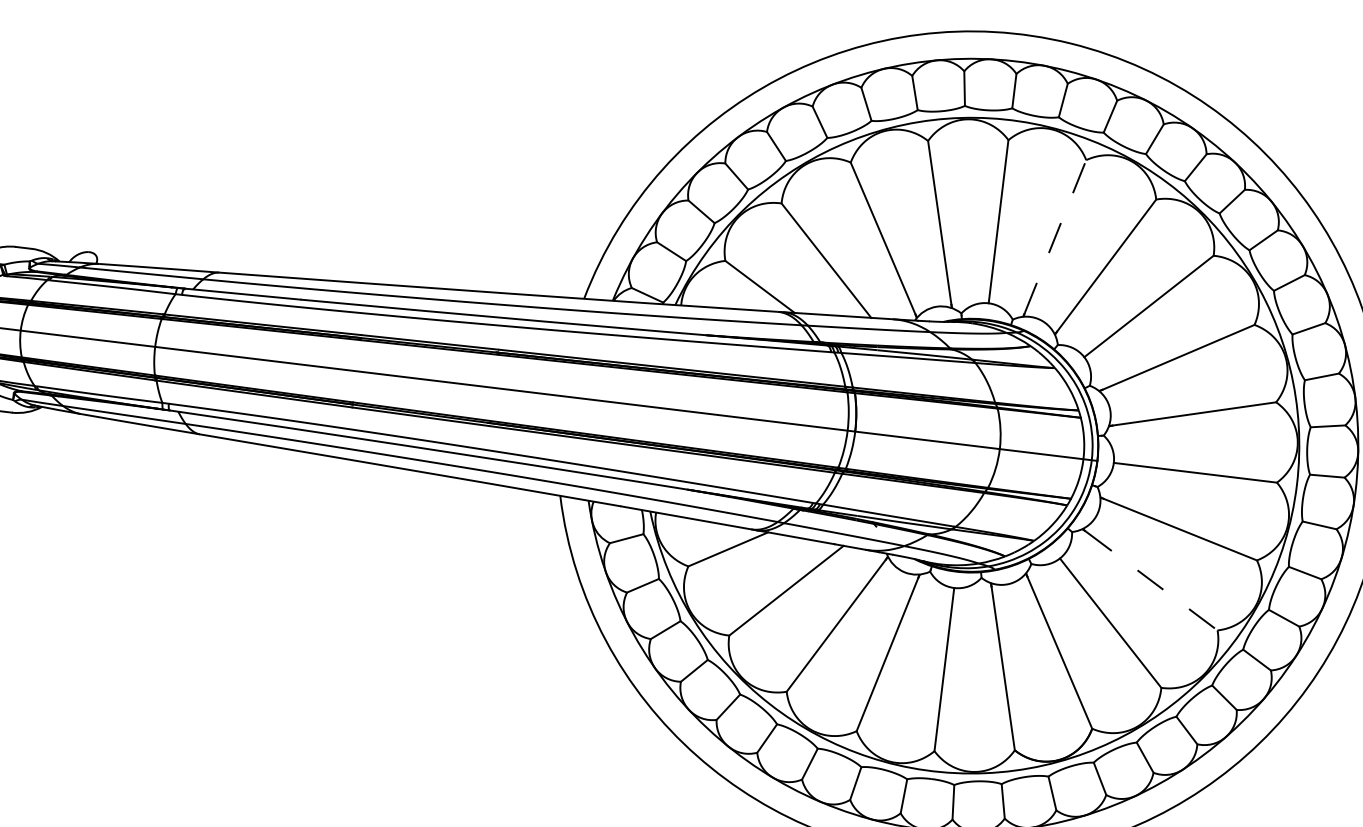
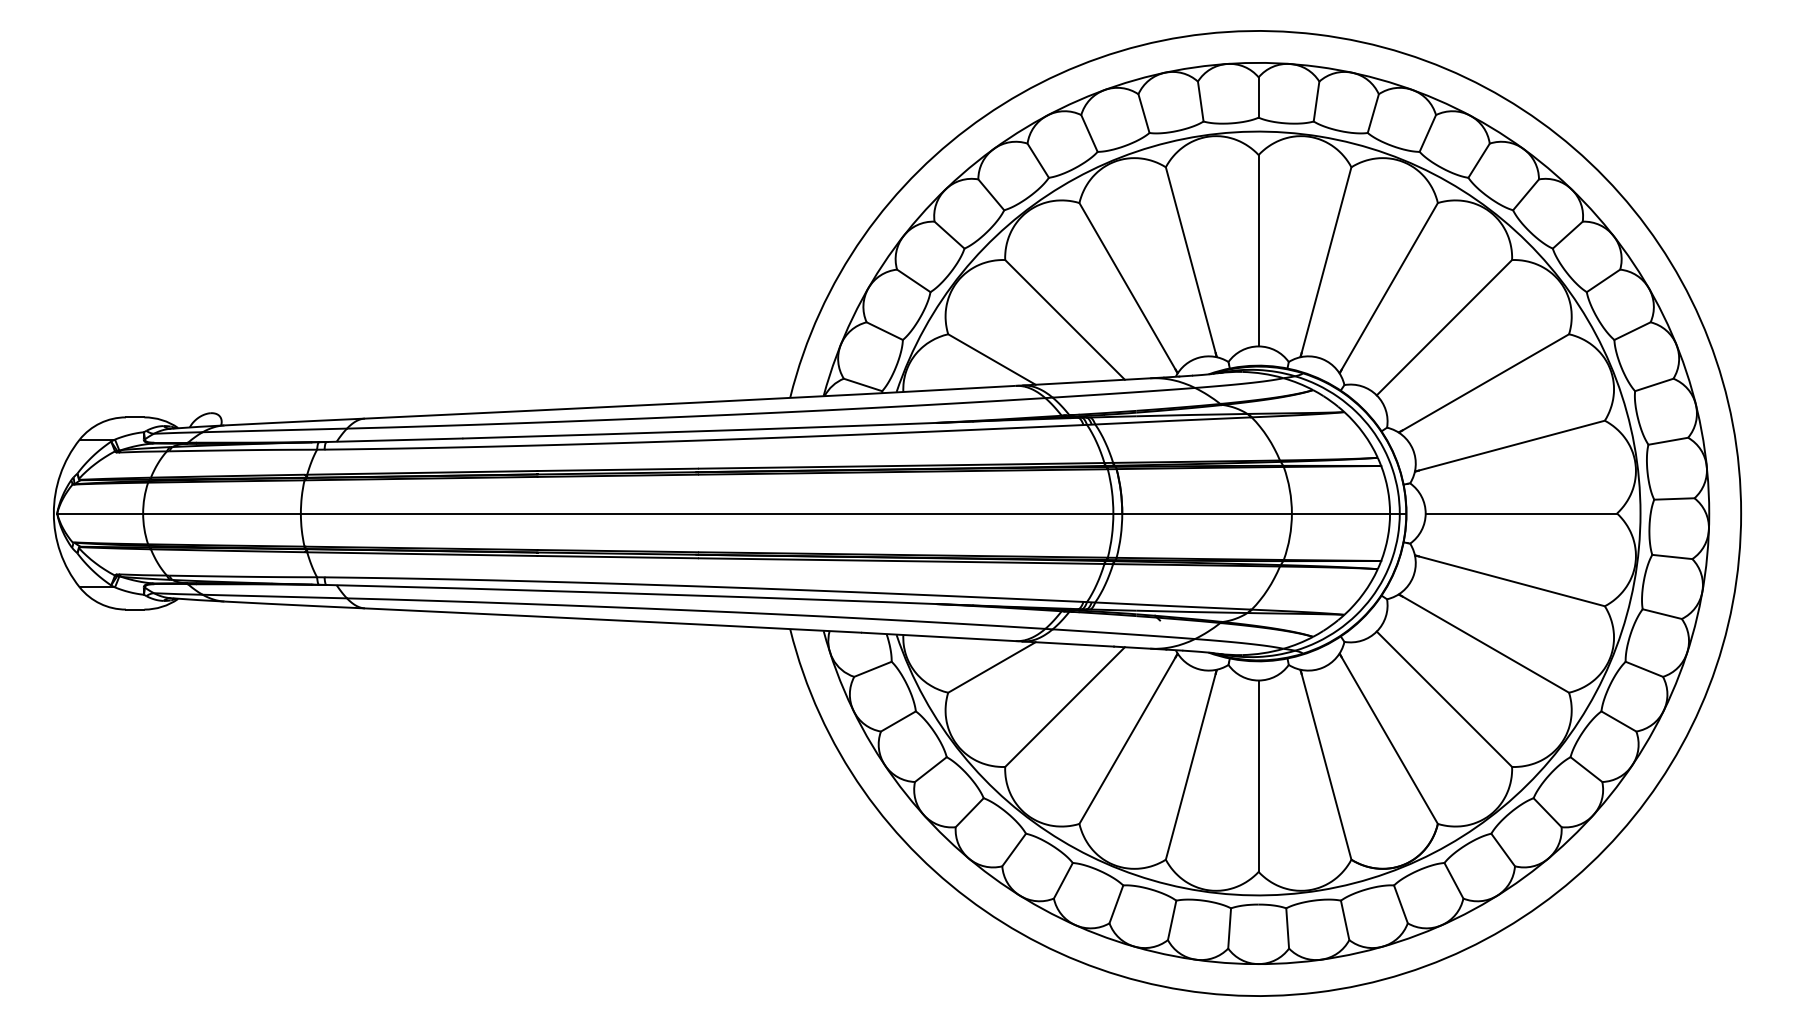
line: (1055, 236) -> (1326, 259), dashed -> solid
line: (1152, 580) -> (1486, 644), dashed -> solid

